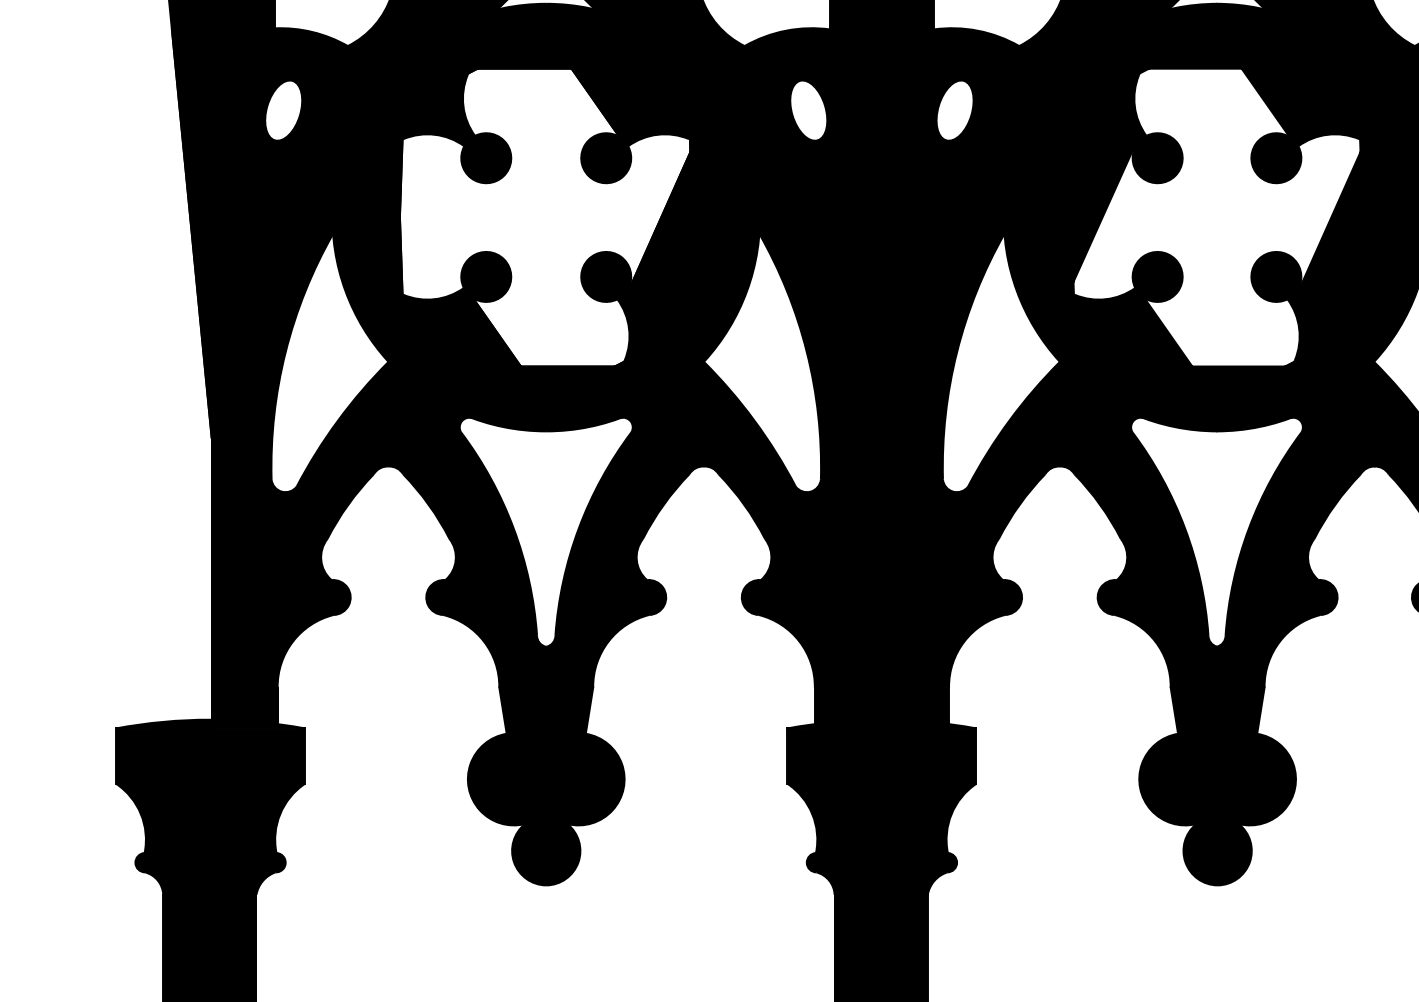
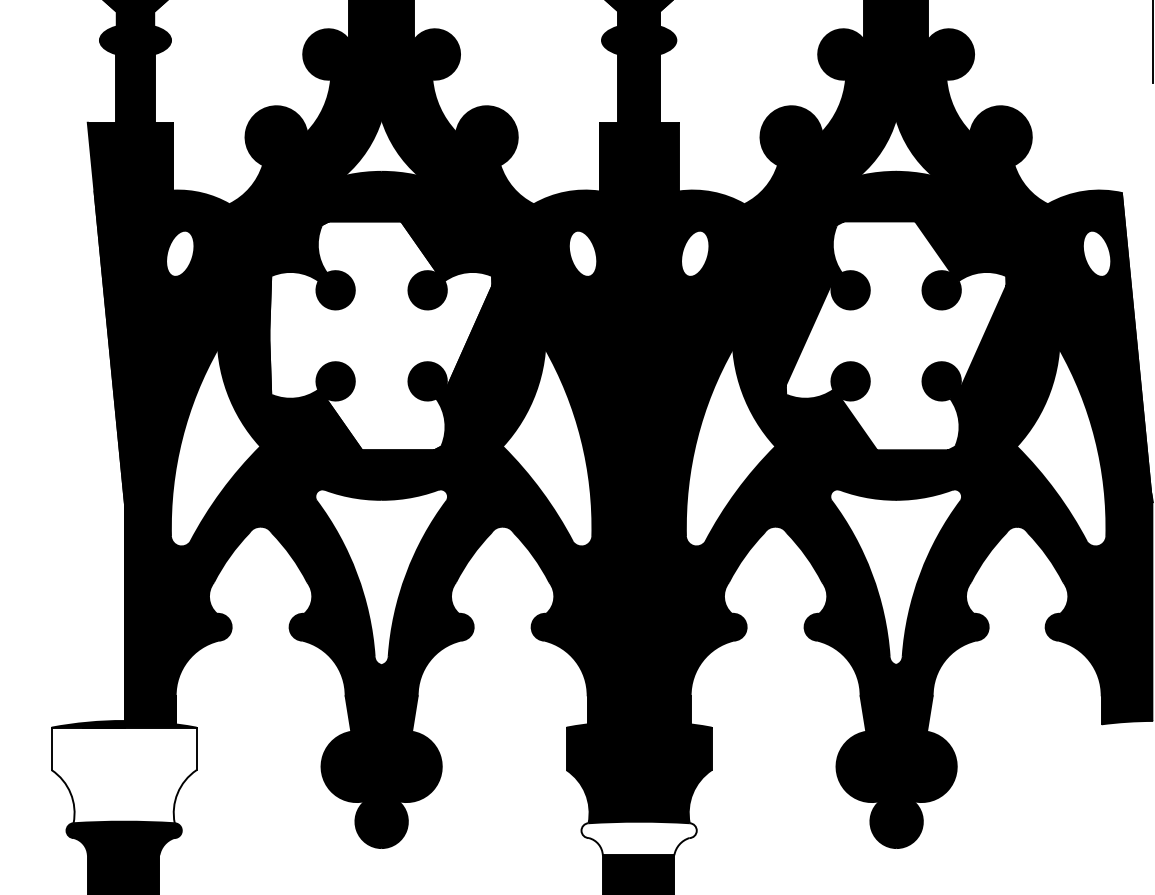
fill: (209, 790) -> (123, 775), removed
fill: (881, 872) -> (638, 838), removed

